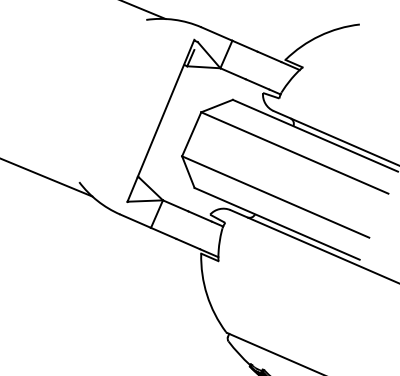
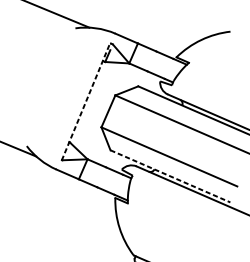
line: (160, 120) -> (85, 101), solid -> dashed
line: (277, 224) -> (170, 176), solid -> dashed

